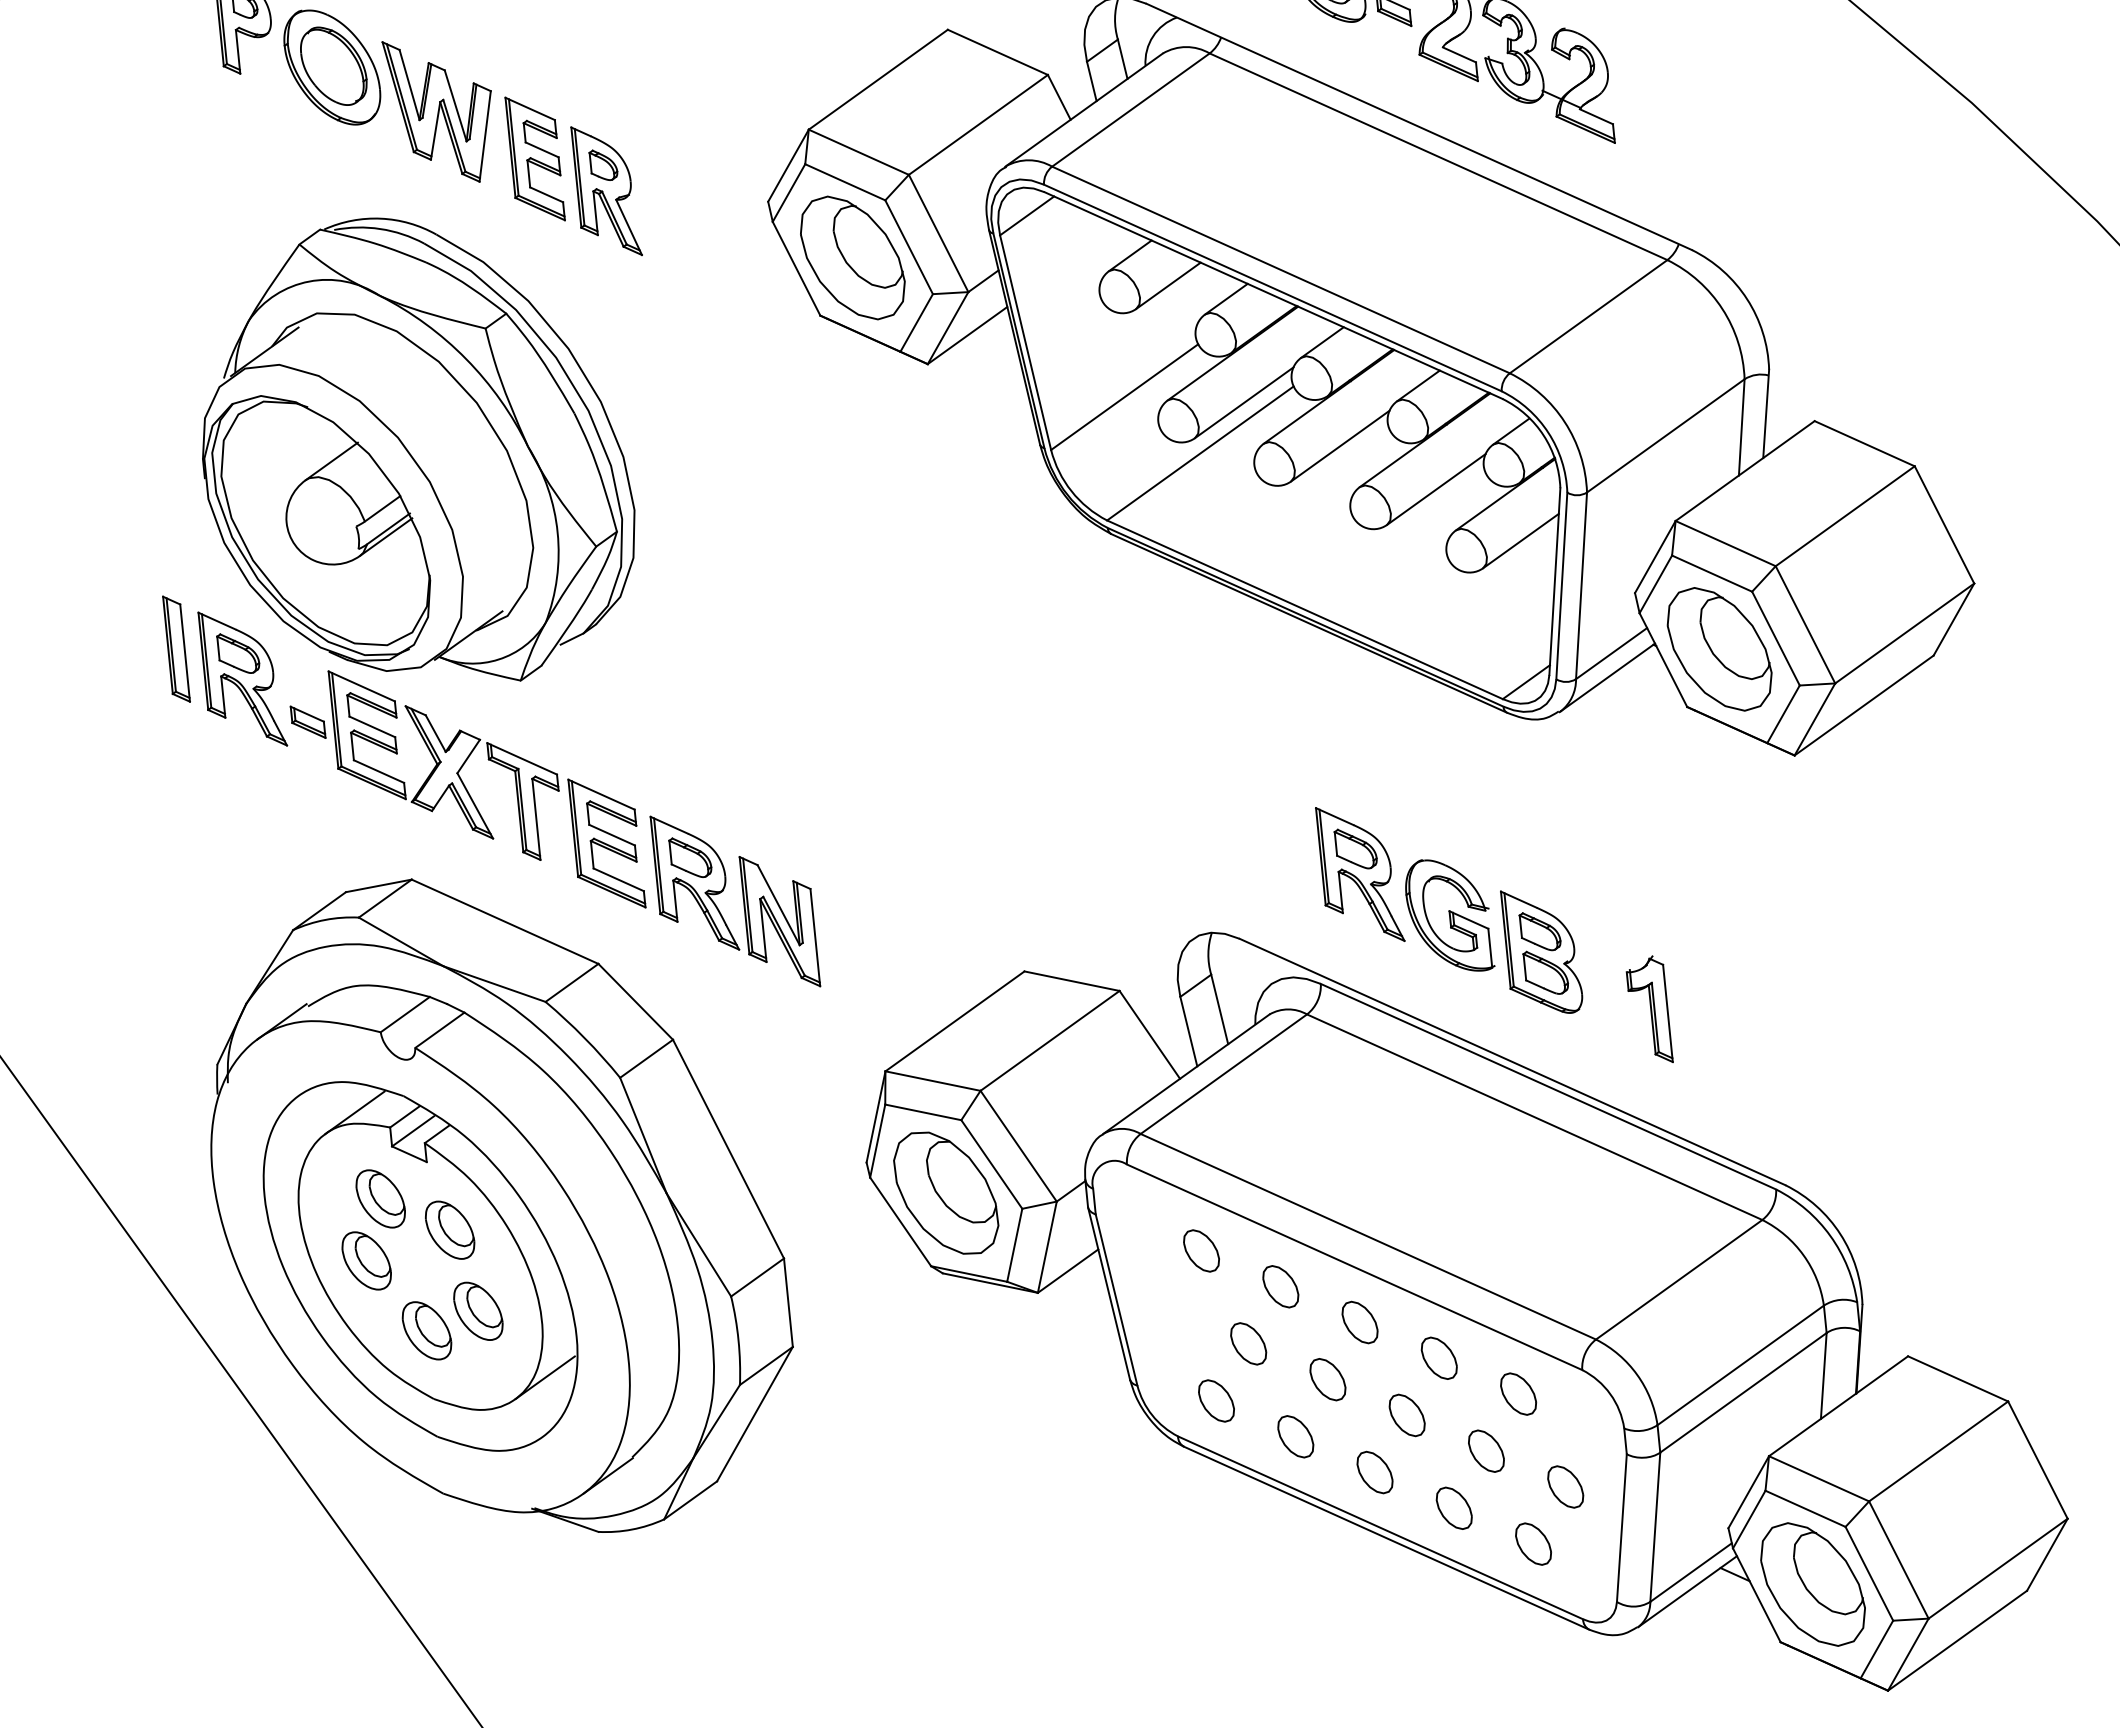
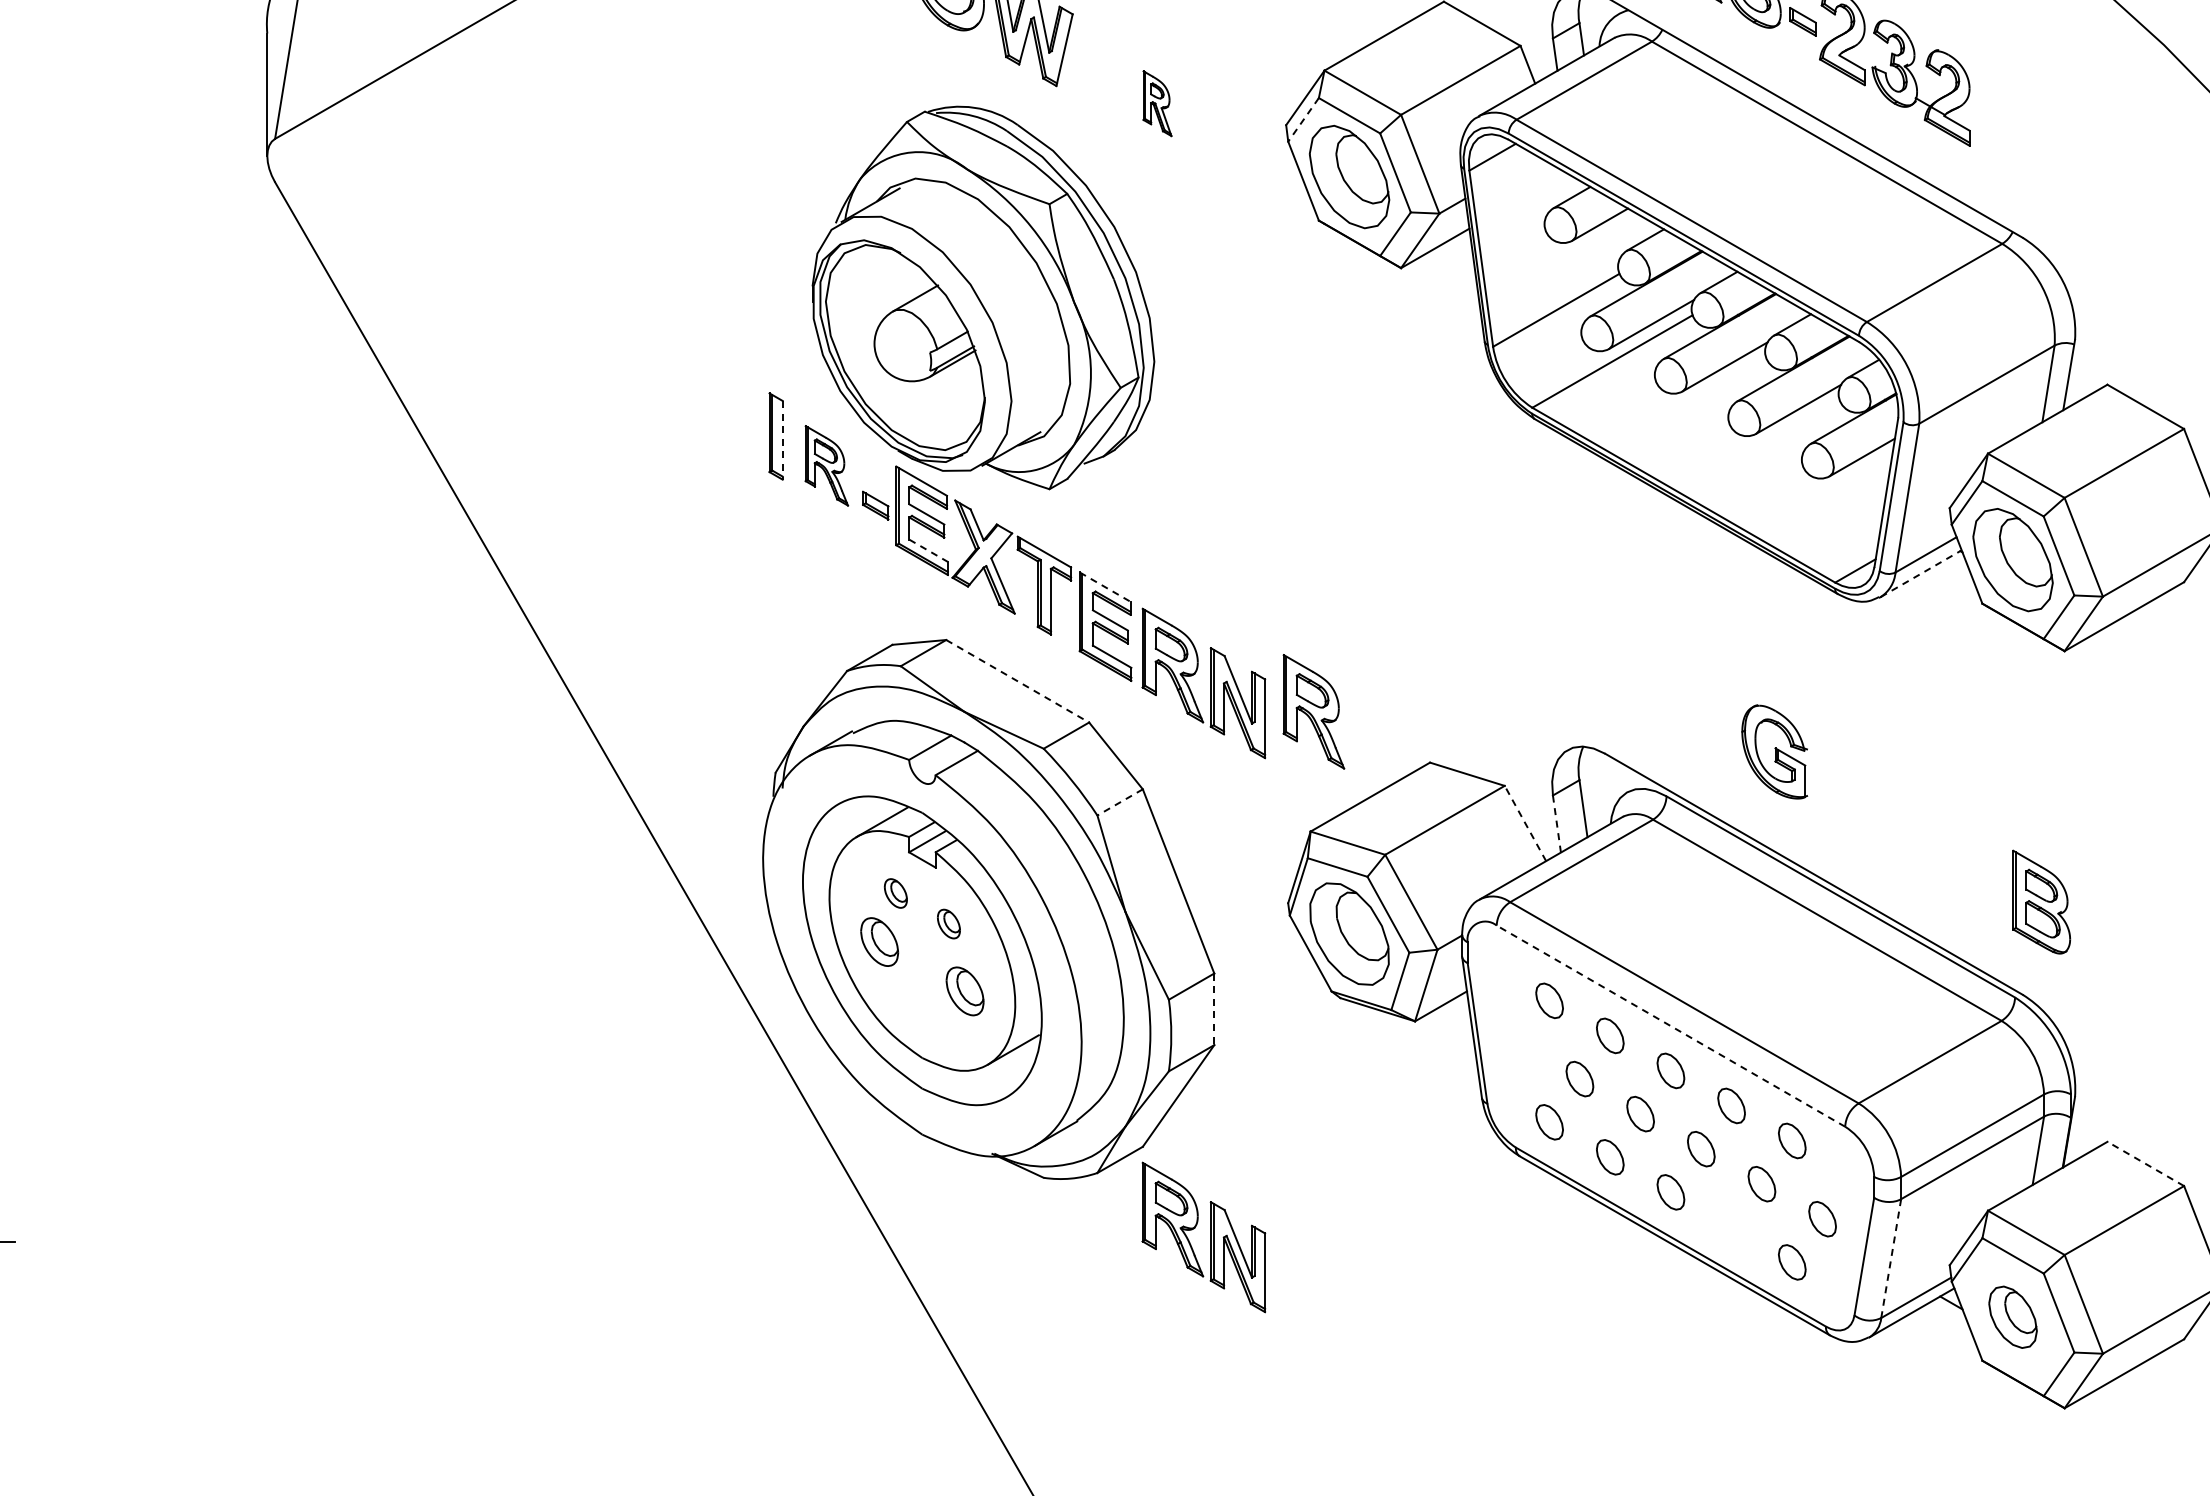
part: (534, 158) -> (1102, 71), removed
part: (606, 190) -> (1157, 103), size x0.6
line: (788, 192) -> (1303, 119), solid -> dashed
line: (184, 653) -> (782, 440), solid -> dashed
line: (1608, 677) -> (1921, 573), solid -> dashed
part: (242, 678) -> (826, 465), size x0.7
line: (380, 772) -> (929, 551), solid -> dashed
line: (602, 795) -> (1105, 587), solid -> dashed
part: (1359, 874) -> (1313, 711), moved
line: (504, 922) -> (1017, 681), solid -> dashed
part: (1541, 950) -> (2041, 901), moved
part: (1648, 1009) -> (1927, 843), removed
line: (1188, 1032) -> (1556, 824), solid -> dashed
line: (1149, 1034) -> (1525, 823), solid -> dashed
line: (645, 1058) -> (1119, 802), solid -> dashed
part: (380, 1198) -> (895, 893), size x0.6
part: (449, 1229) -> (948, 923), size x0.6
line: (1353, 1266) -> (1670, 1025), solid -> dashed
line: (788, 1302) -> (1214, 1009), solid -> dashed
part: (427, 1330) -> (922, 1002), removed
line: (1957, 1378) -> (2145, 1163), solid -> dashed
part: (1454, 1508) -> (1731, 1227), removed
line: (1655, 1528) -> (1891, 1259), solid -> dashed
part: (811, 1585) -> (1210, 1237), added
part: (1812, 1585) -> (2012, 1317), size x0.6

